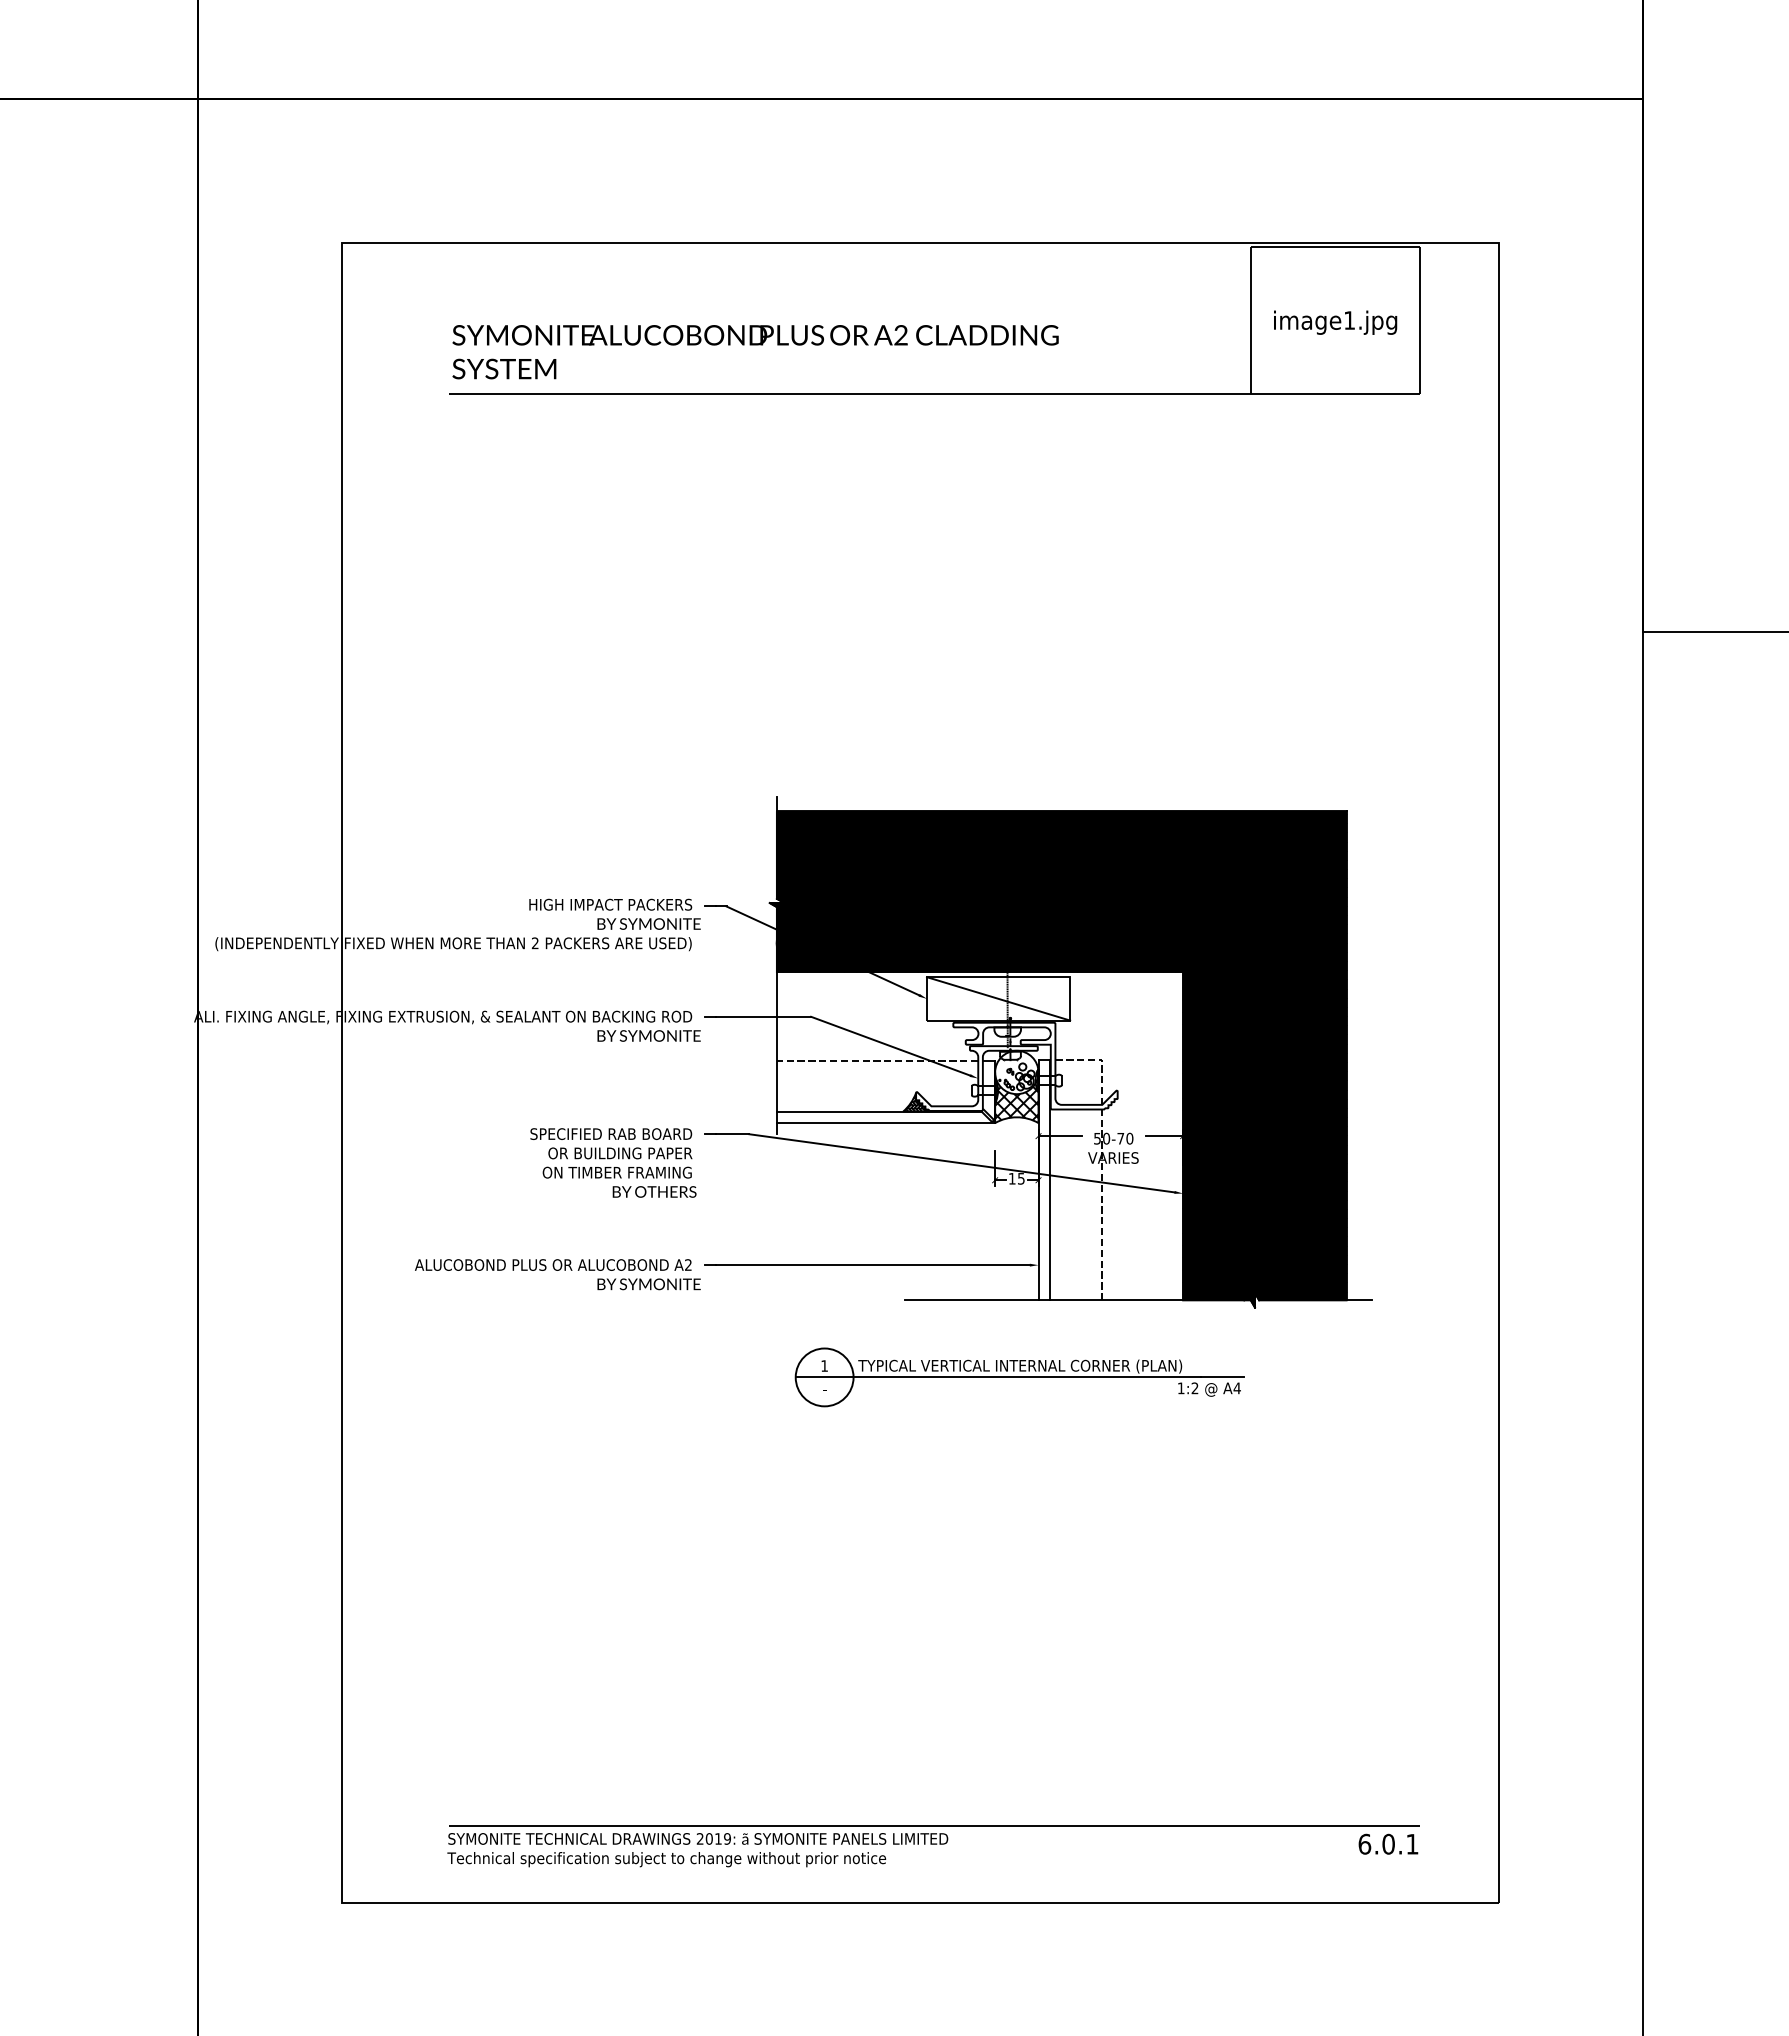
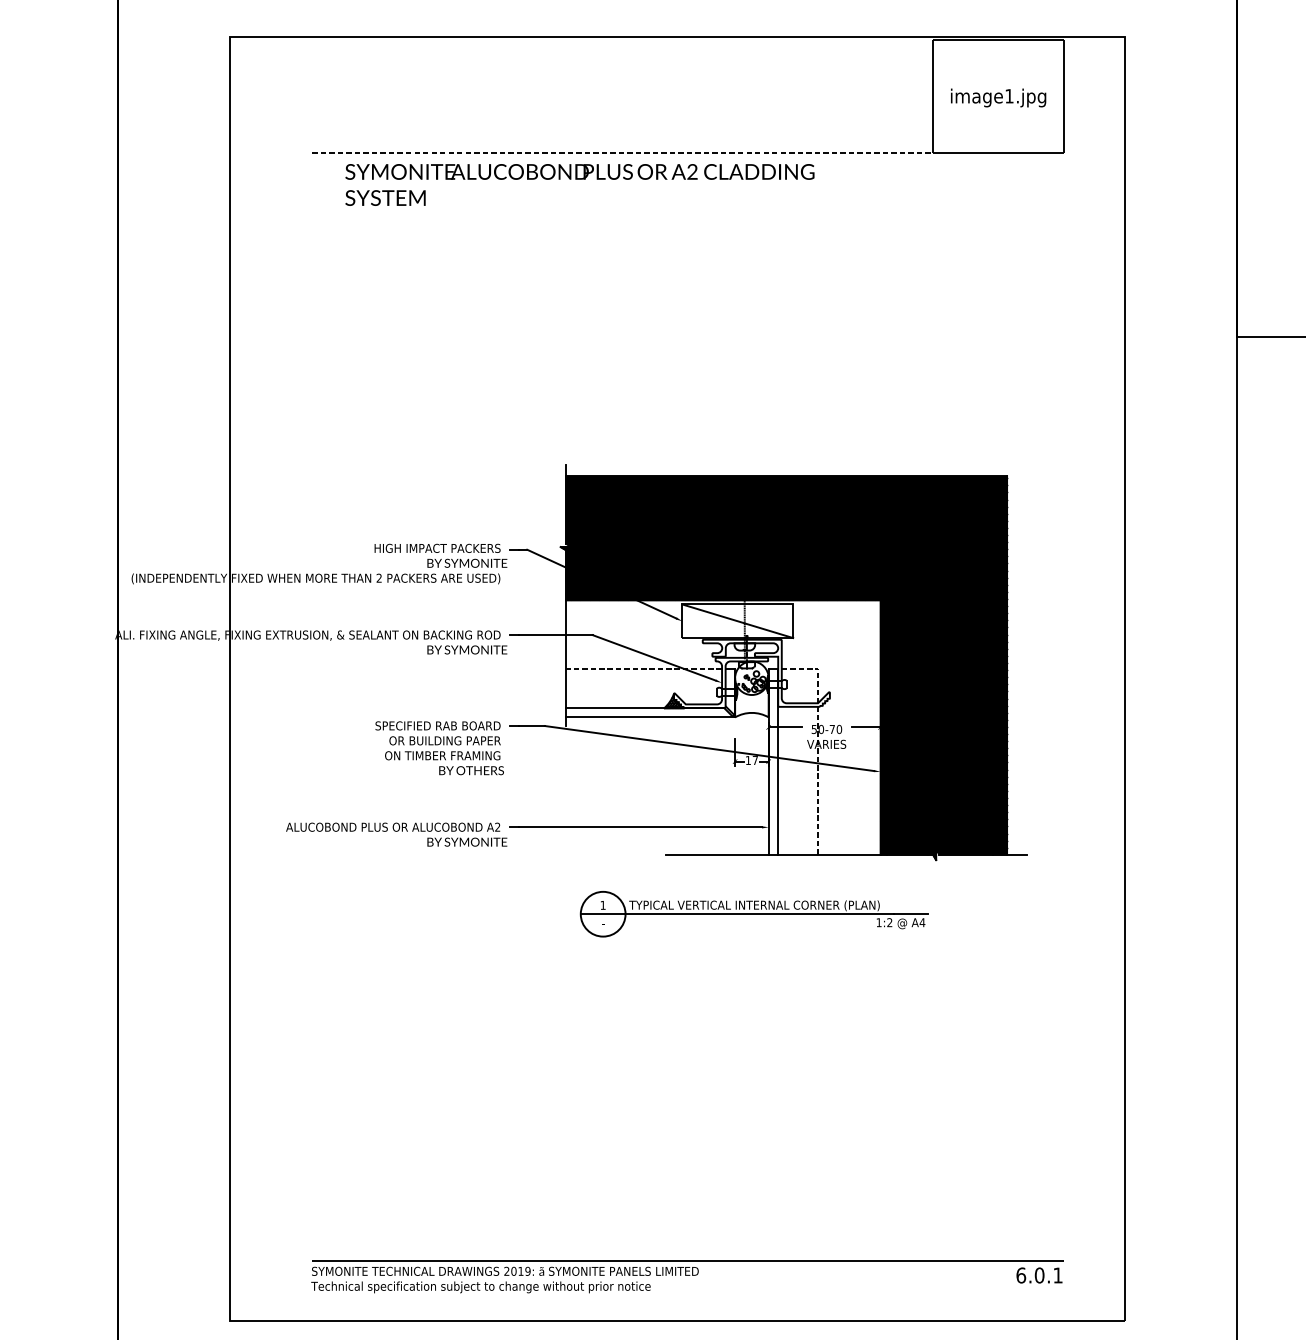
text: (755, 352) -> (579, 185), moved
line: (849, 393) -> (622, 152), solid -> dashed
hatch: (1016, 1097) -> (751, 697), removed
text: (1021, 1178) -> (755, 760), 15 -> 17

